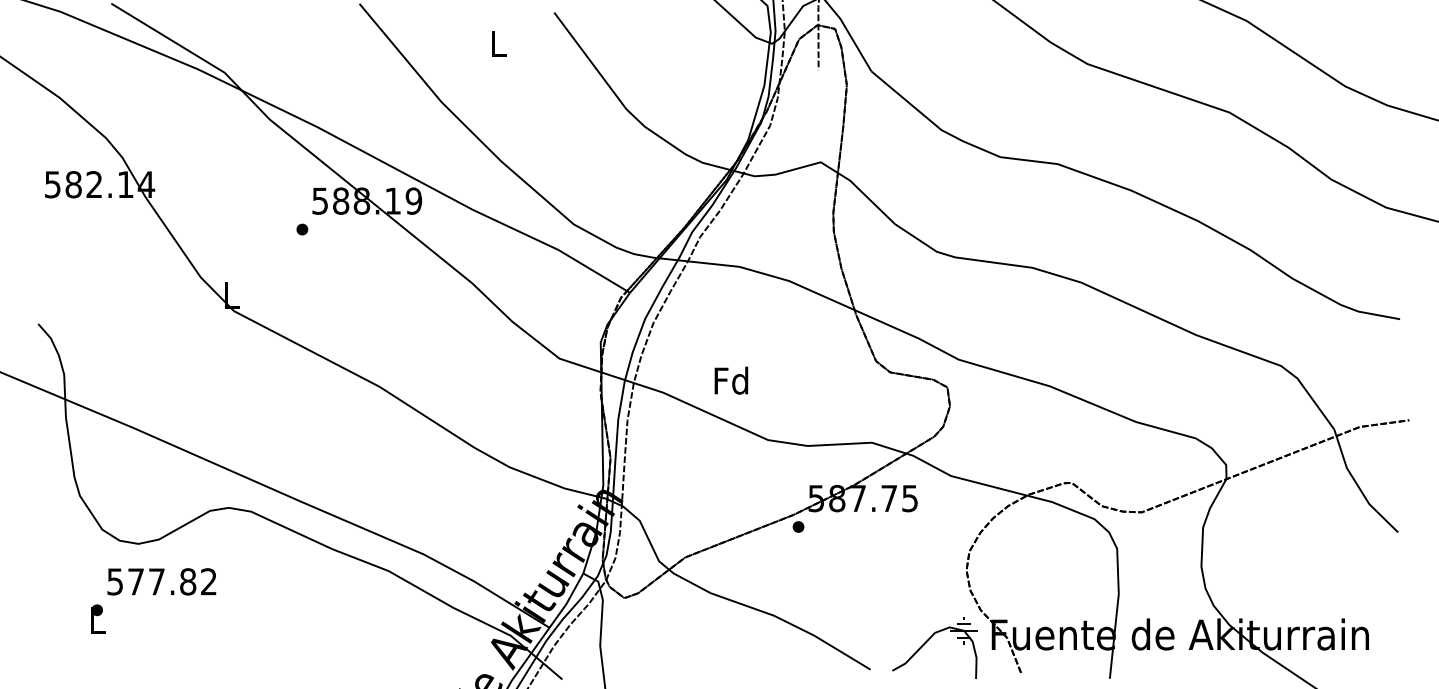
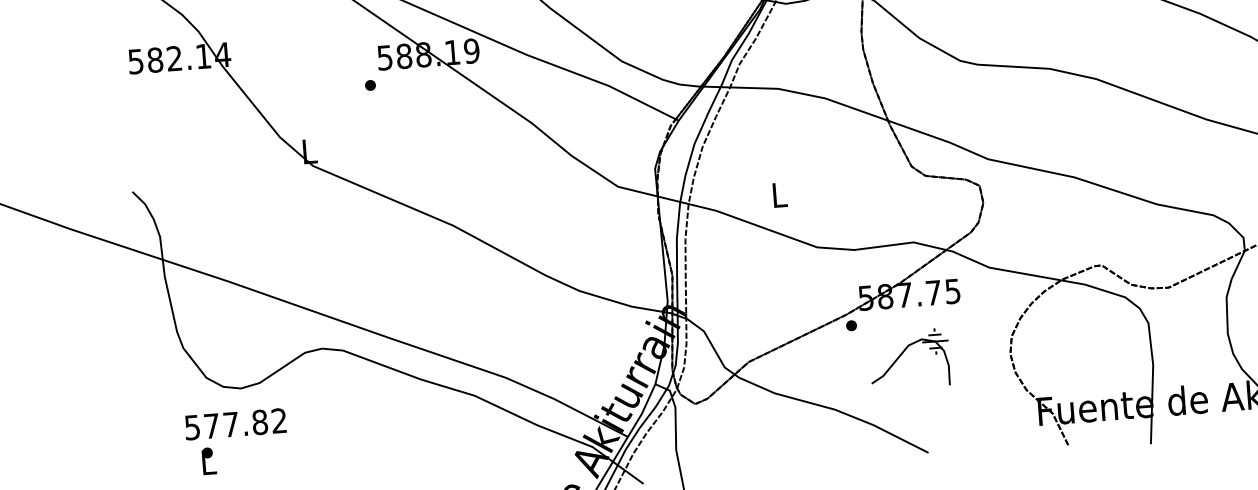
text: (731, 380) -> (778, 194), Fd -> L
text: (161, 581) -> (235, 423), moved
part: (928, 641) -> (903, 353), moved

